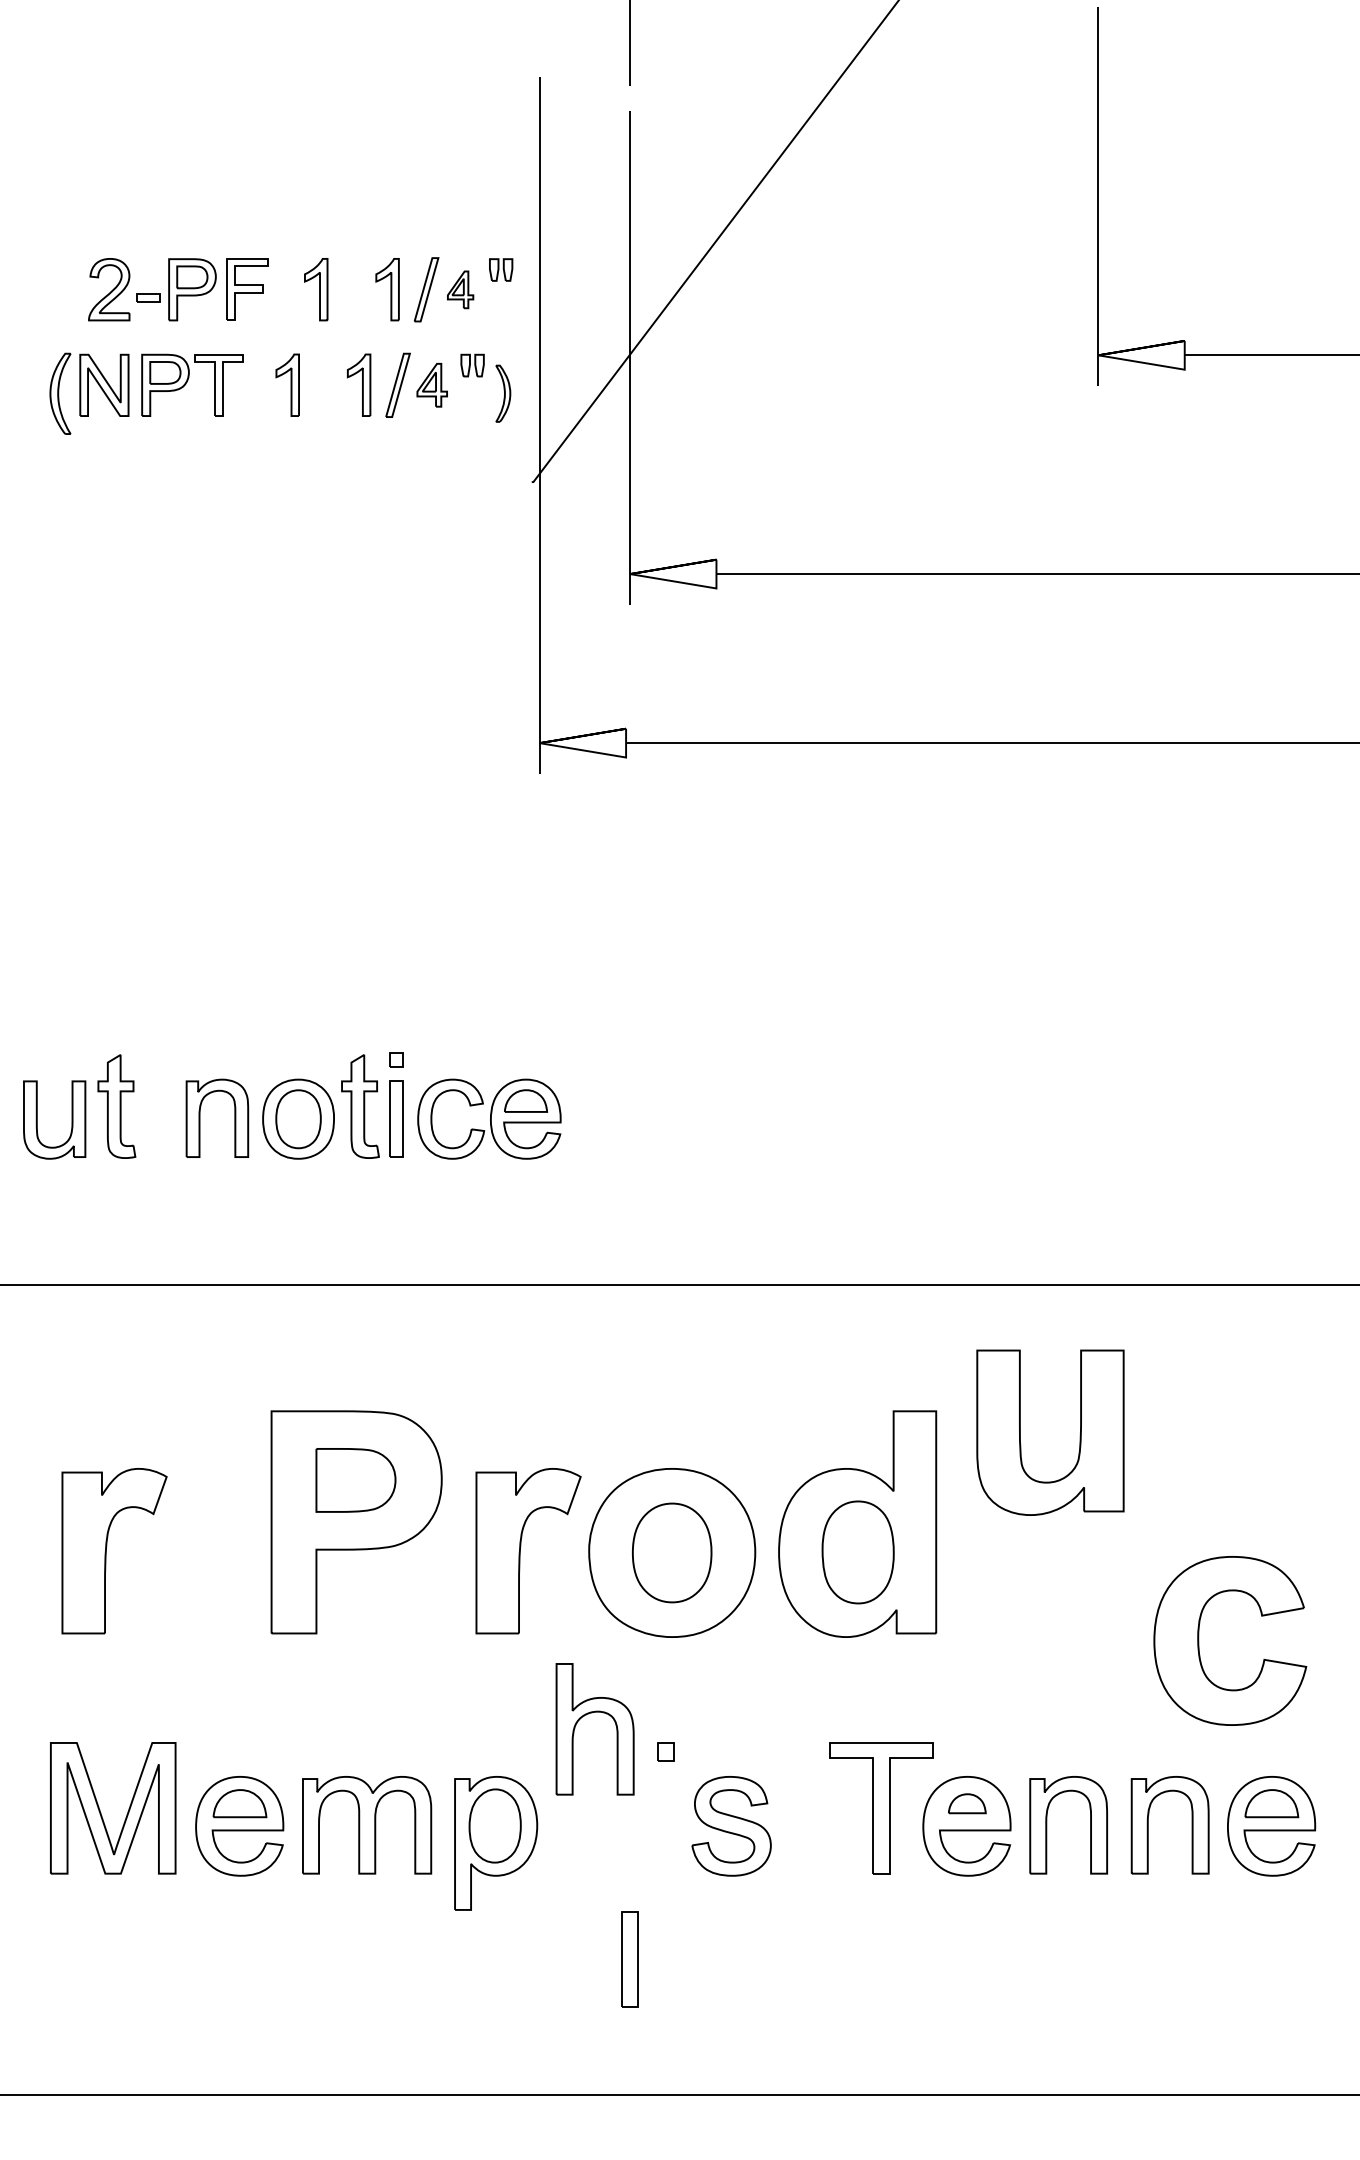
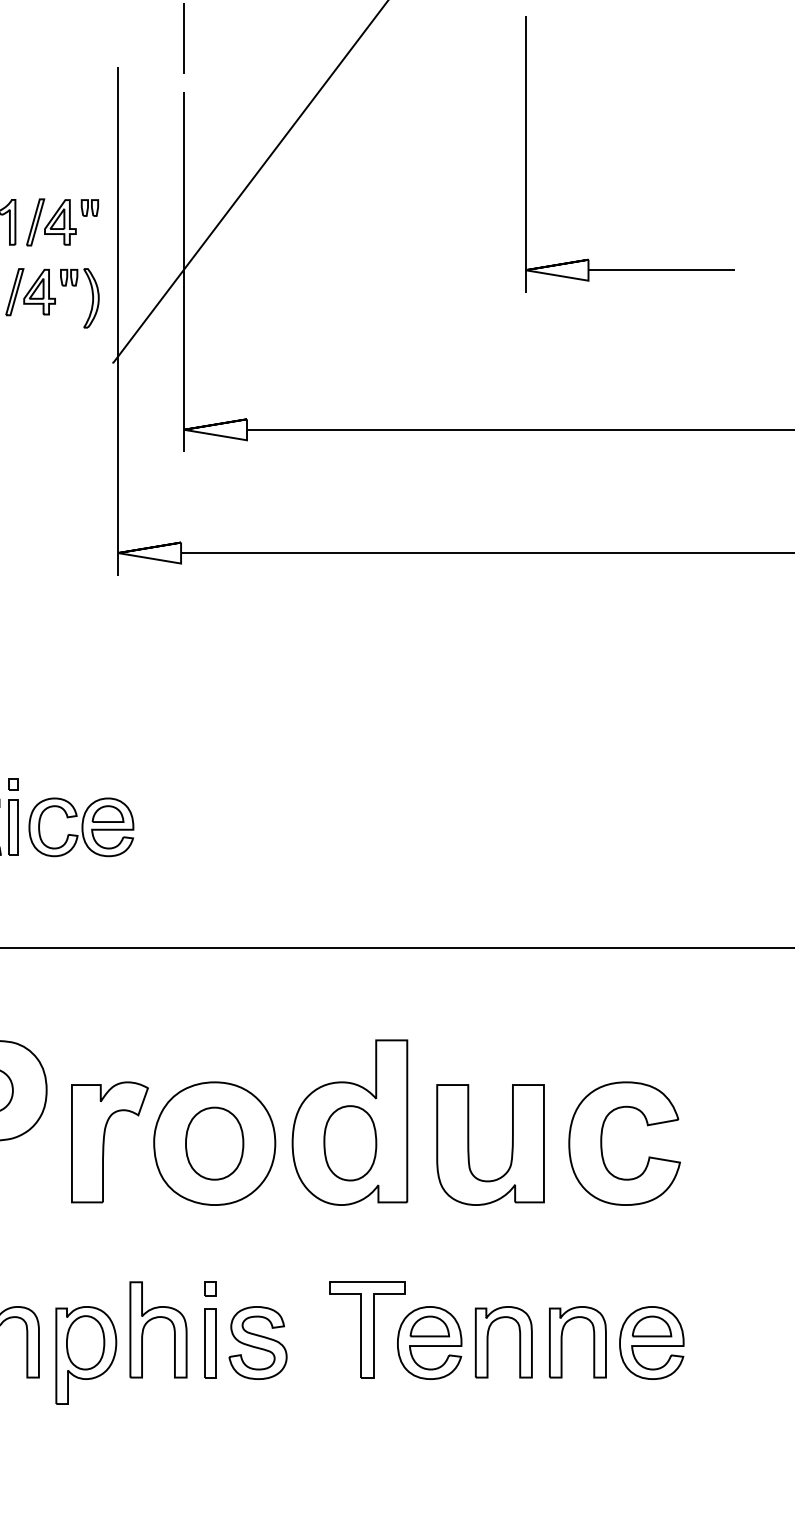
part: (460, 289) -> (60, 222), size x1.67
part: (432, 384) -> (39, 291), size x1.43
part: (503, 393) -> (91, 298), size x1.43
part: (1079, 1435) -> (511, 1146), moved
part: (1199, 1640) -> (602, 1143), moved
part: (592, 1713) -> (156, 1318), moved
part: (967, 1803) -> (430, 1326), size x1.43
part: (629, 1959) -> (209, 1343), moved

